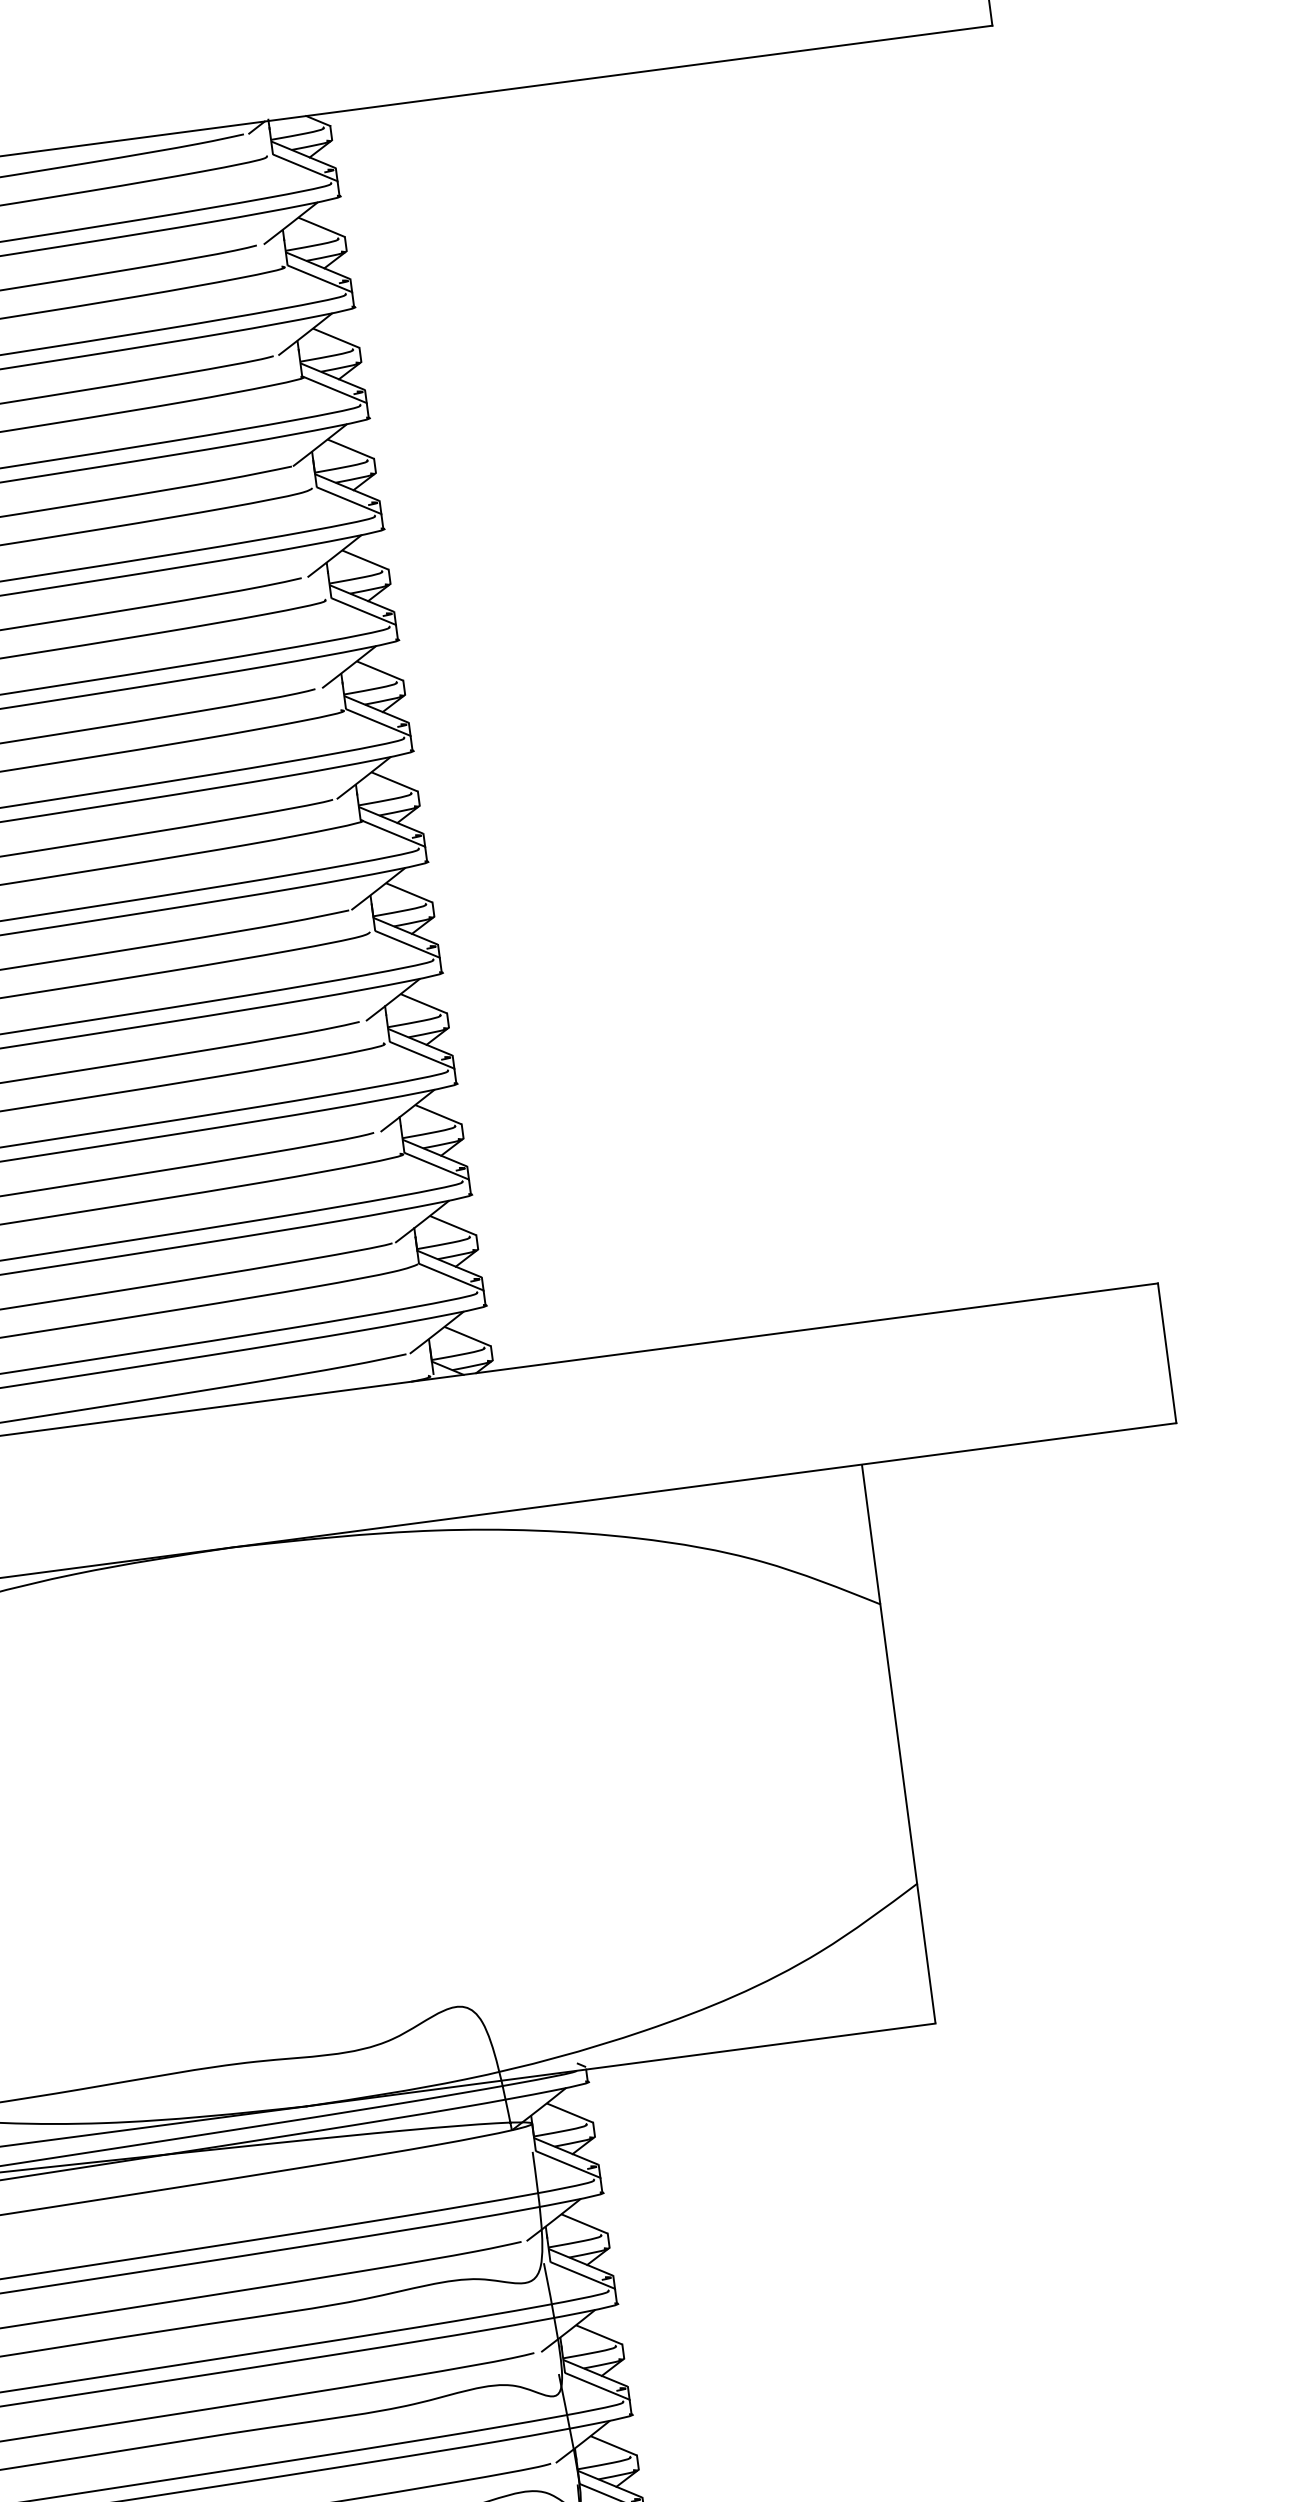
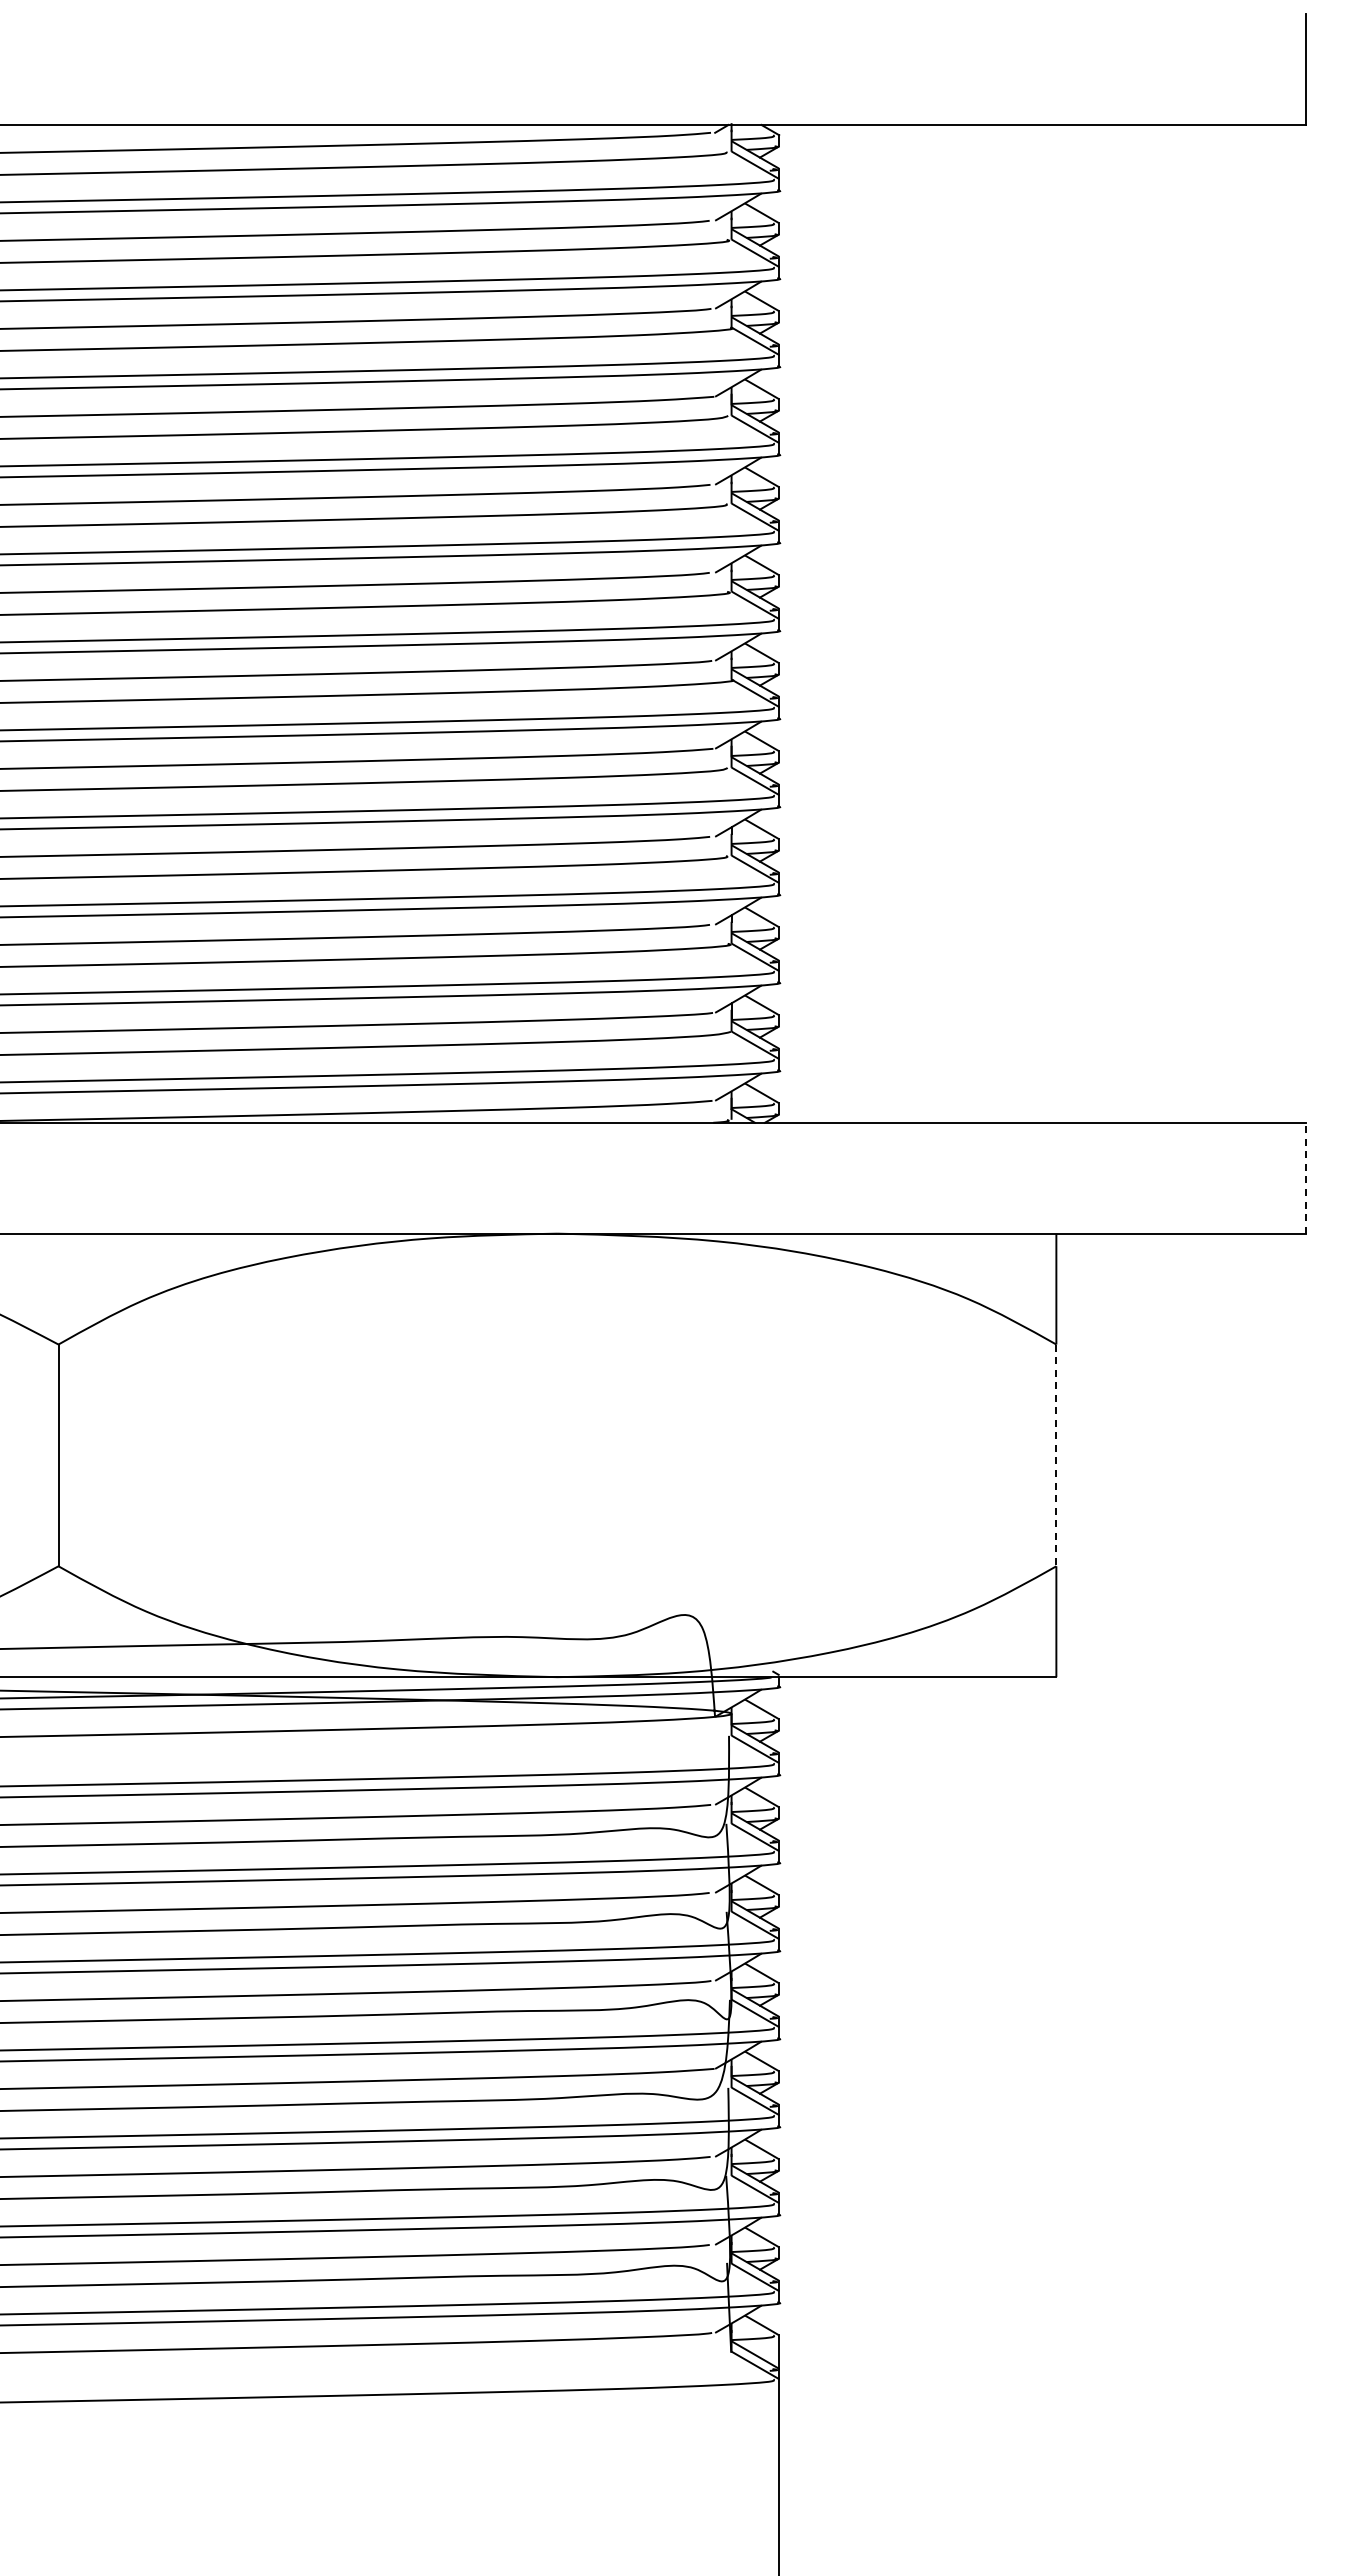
line: (1166, 1352) -> (1305, 1177), solid -> dashed
line: (898, 1744) -> (1056, 1455), solid -> dashed

